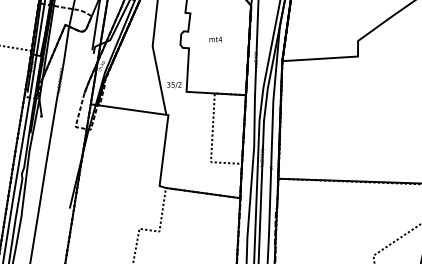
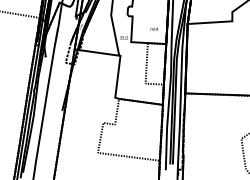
text: (214, 38) -> (153, 28), moved

